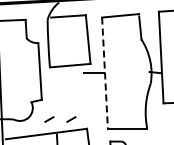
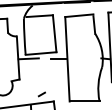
line: (53, 72) -> (28, 58), added
line: (105, 73) -> (67, 59), dashed -> solid
line: (49, 119) -> (25, 94), removed

